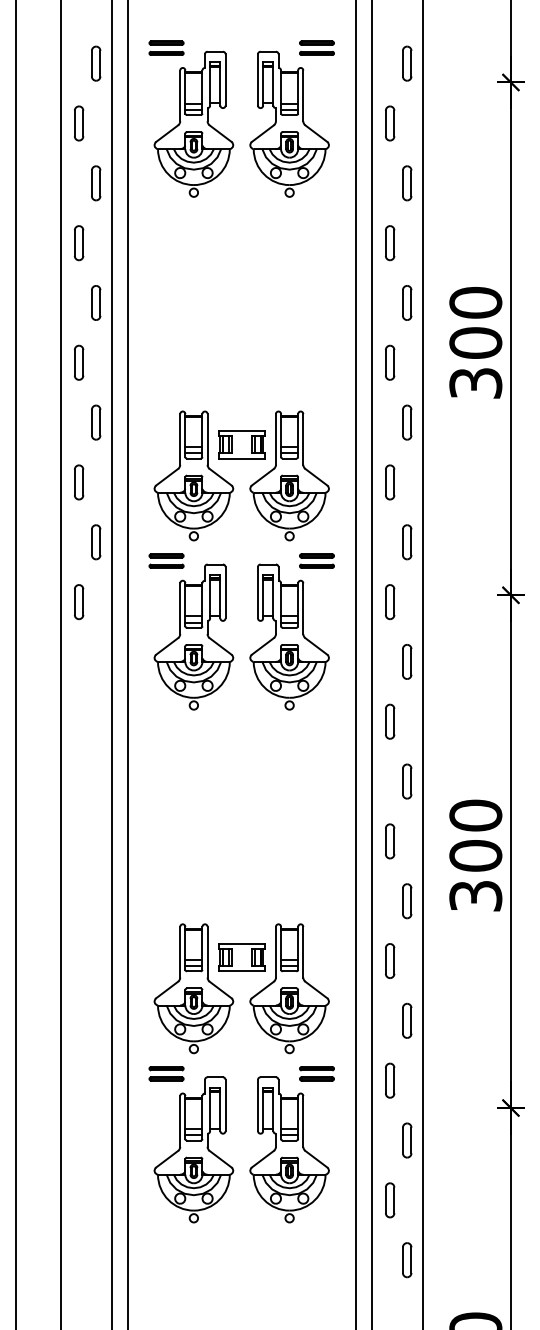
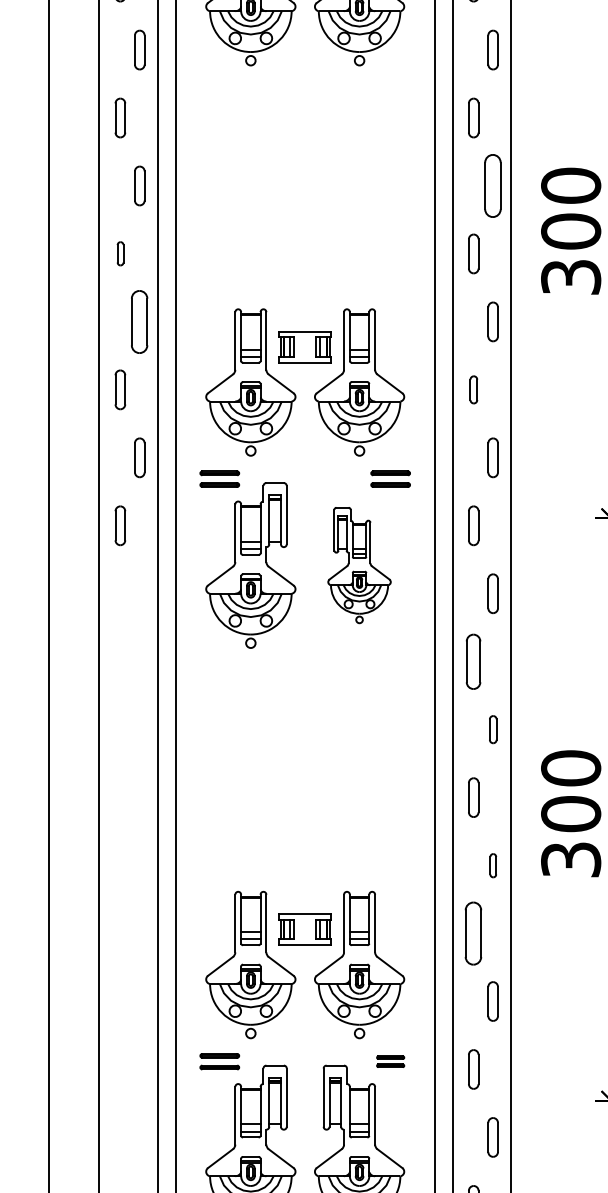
part: (407, 302) -> (493, 185), size x1.6
part: (79, 362) -> (120, 253), size x0.6
part: (96, 422) -> (140, 321), size x1.6
part: (390, 482) -> (474, 389), size x0.7
part: (289, 636) -> (359, 564), size x0.7
part: (390, 721) -> (474, 661), size x1.4
part: (407, 781) -> (493, 729), size x0.7
part: (407, 901) -> (493, 865), size x0.6
part: (390, 960) -> (474, 932), size x1.6
part: (316, 1073) -> (390, 1061), size x0.7

